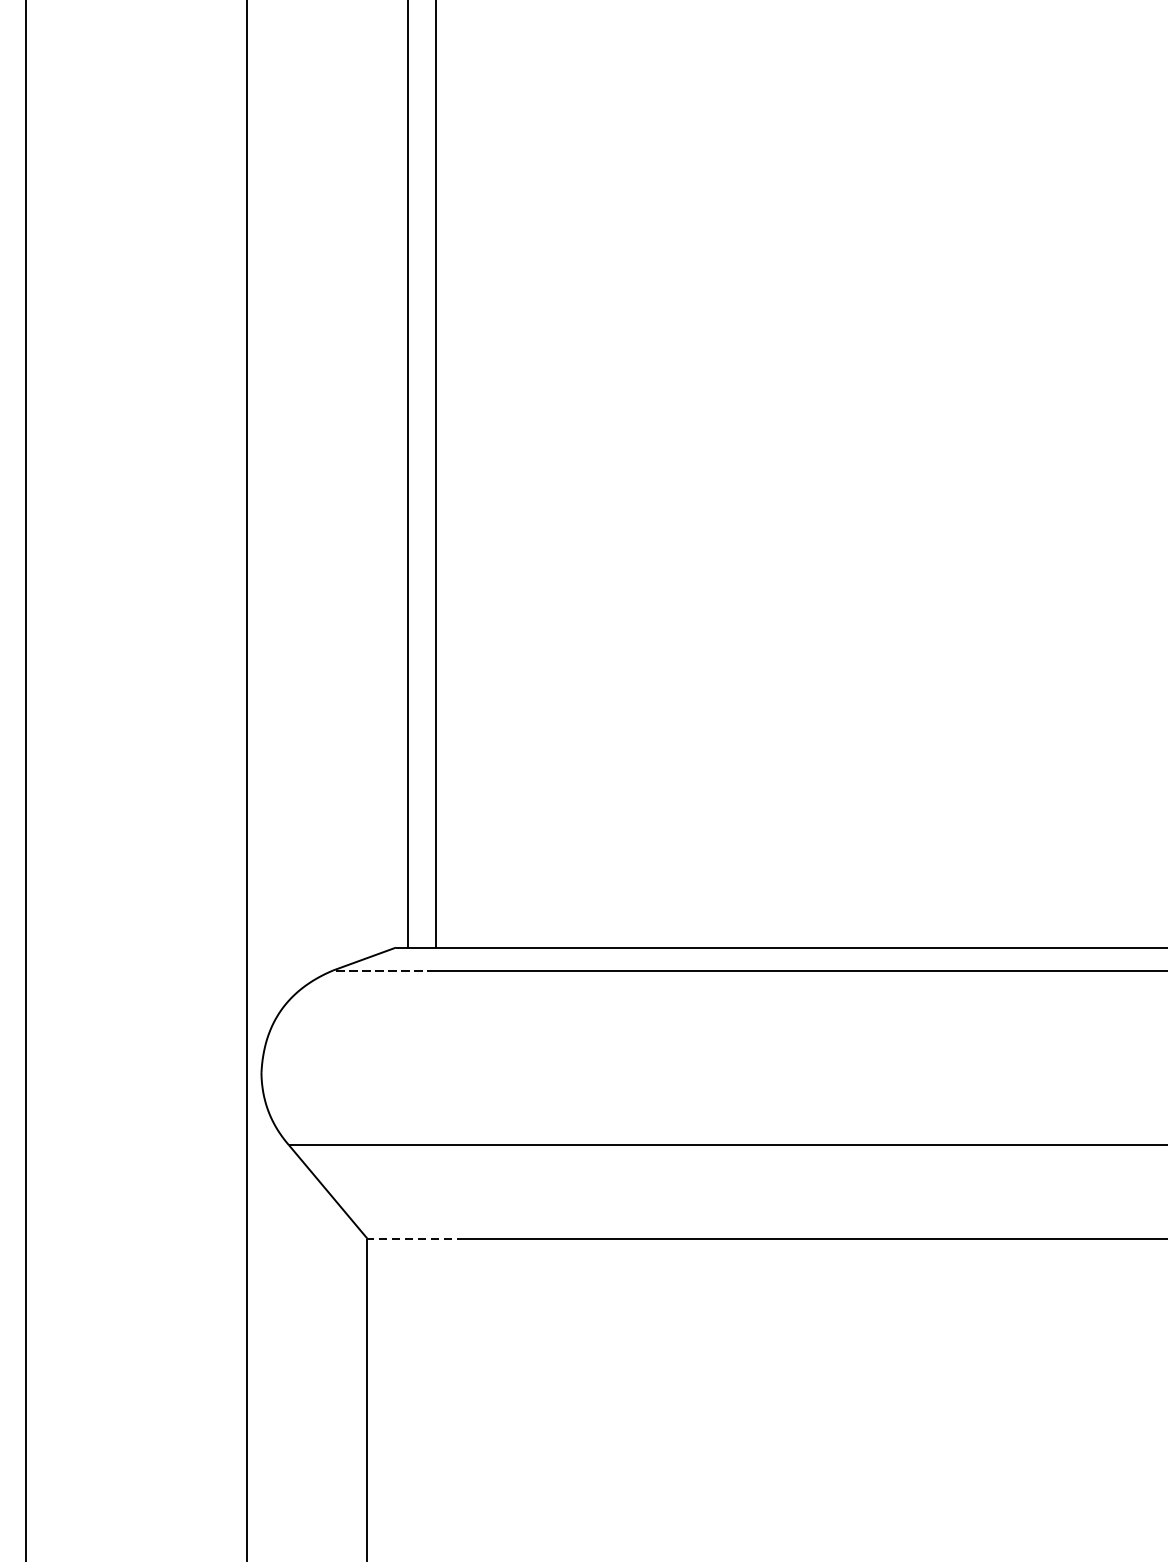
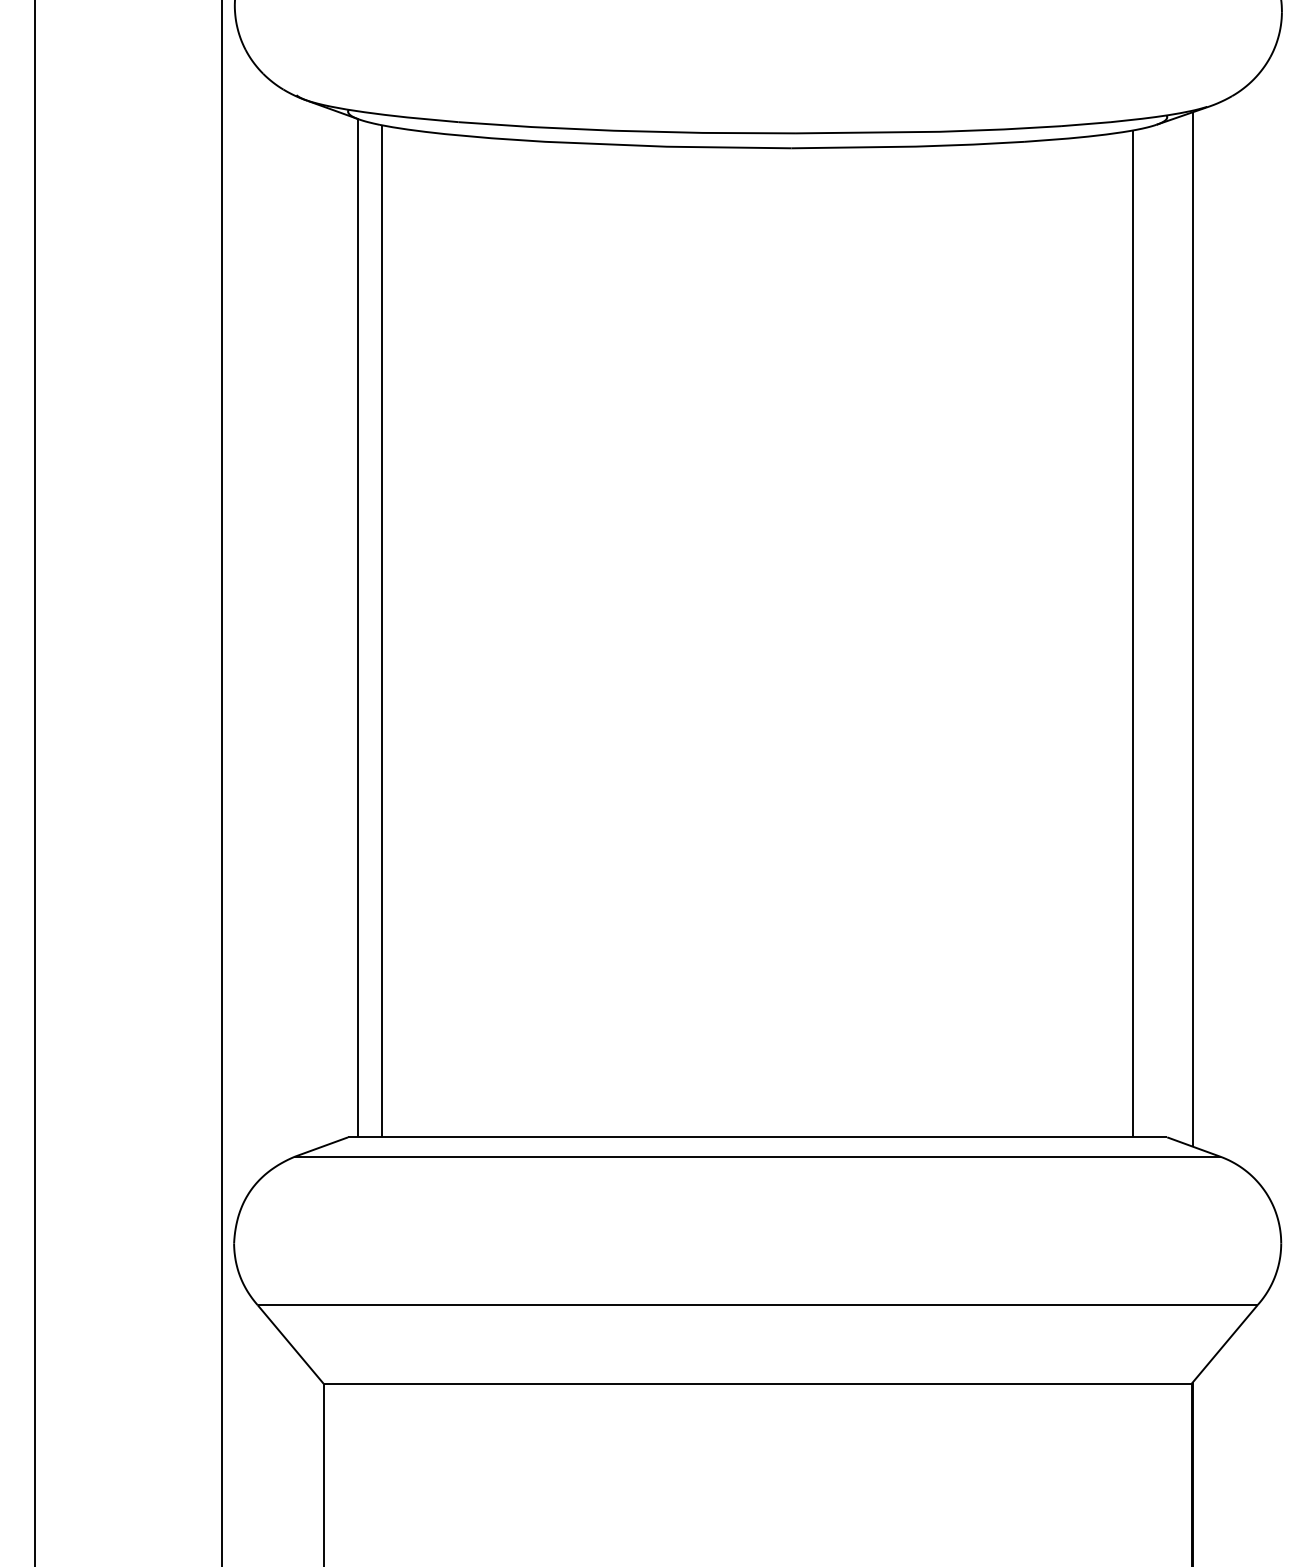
line: (383, 970) -> (337, 1156), dashed -> solid
line: (415, 1238) -> (364, 1383), dashed -> solid

